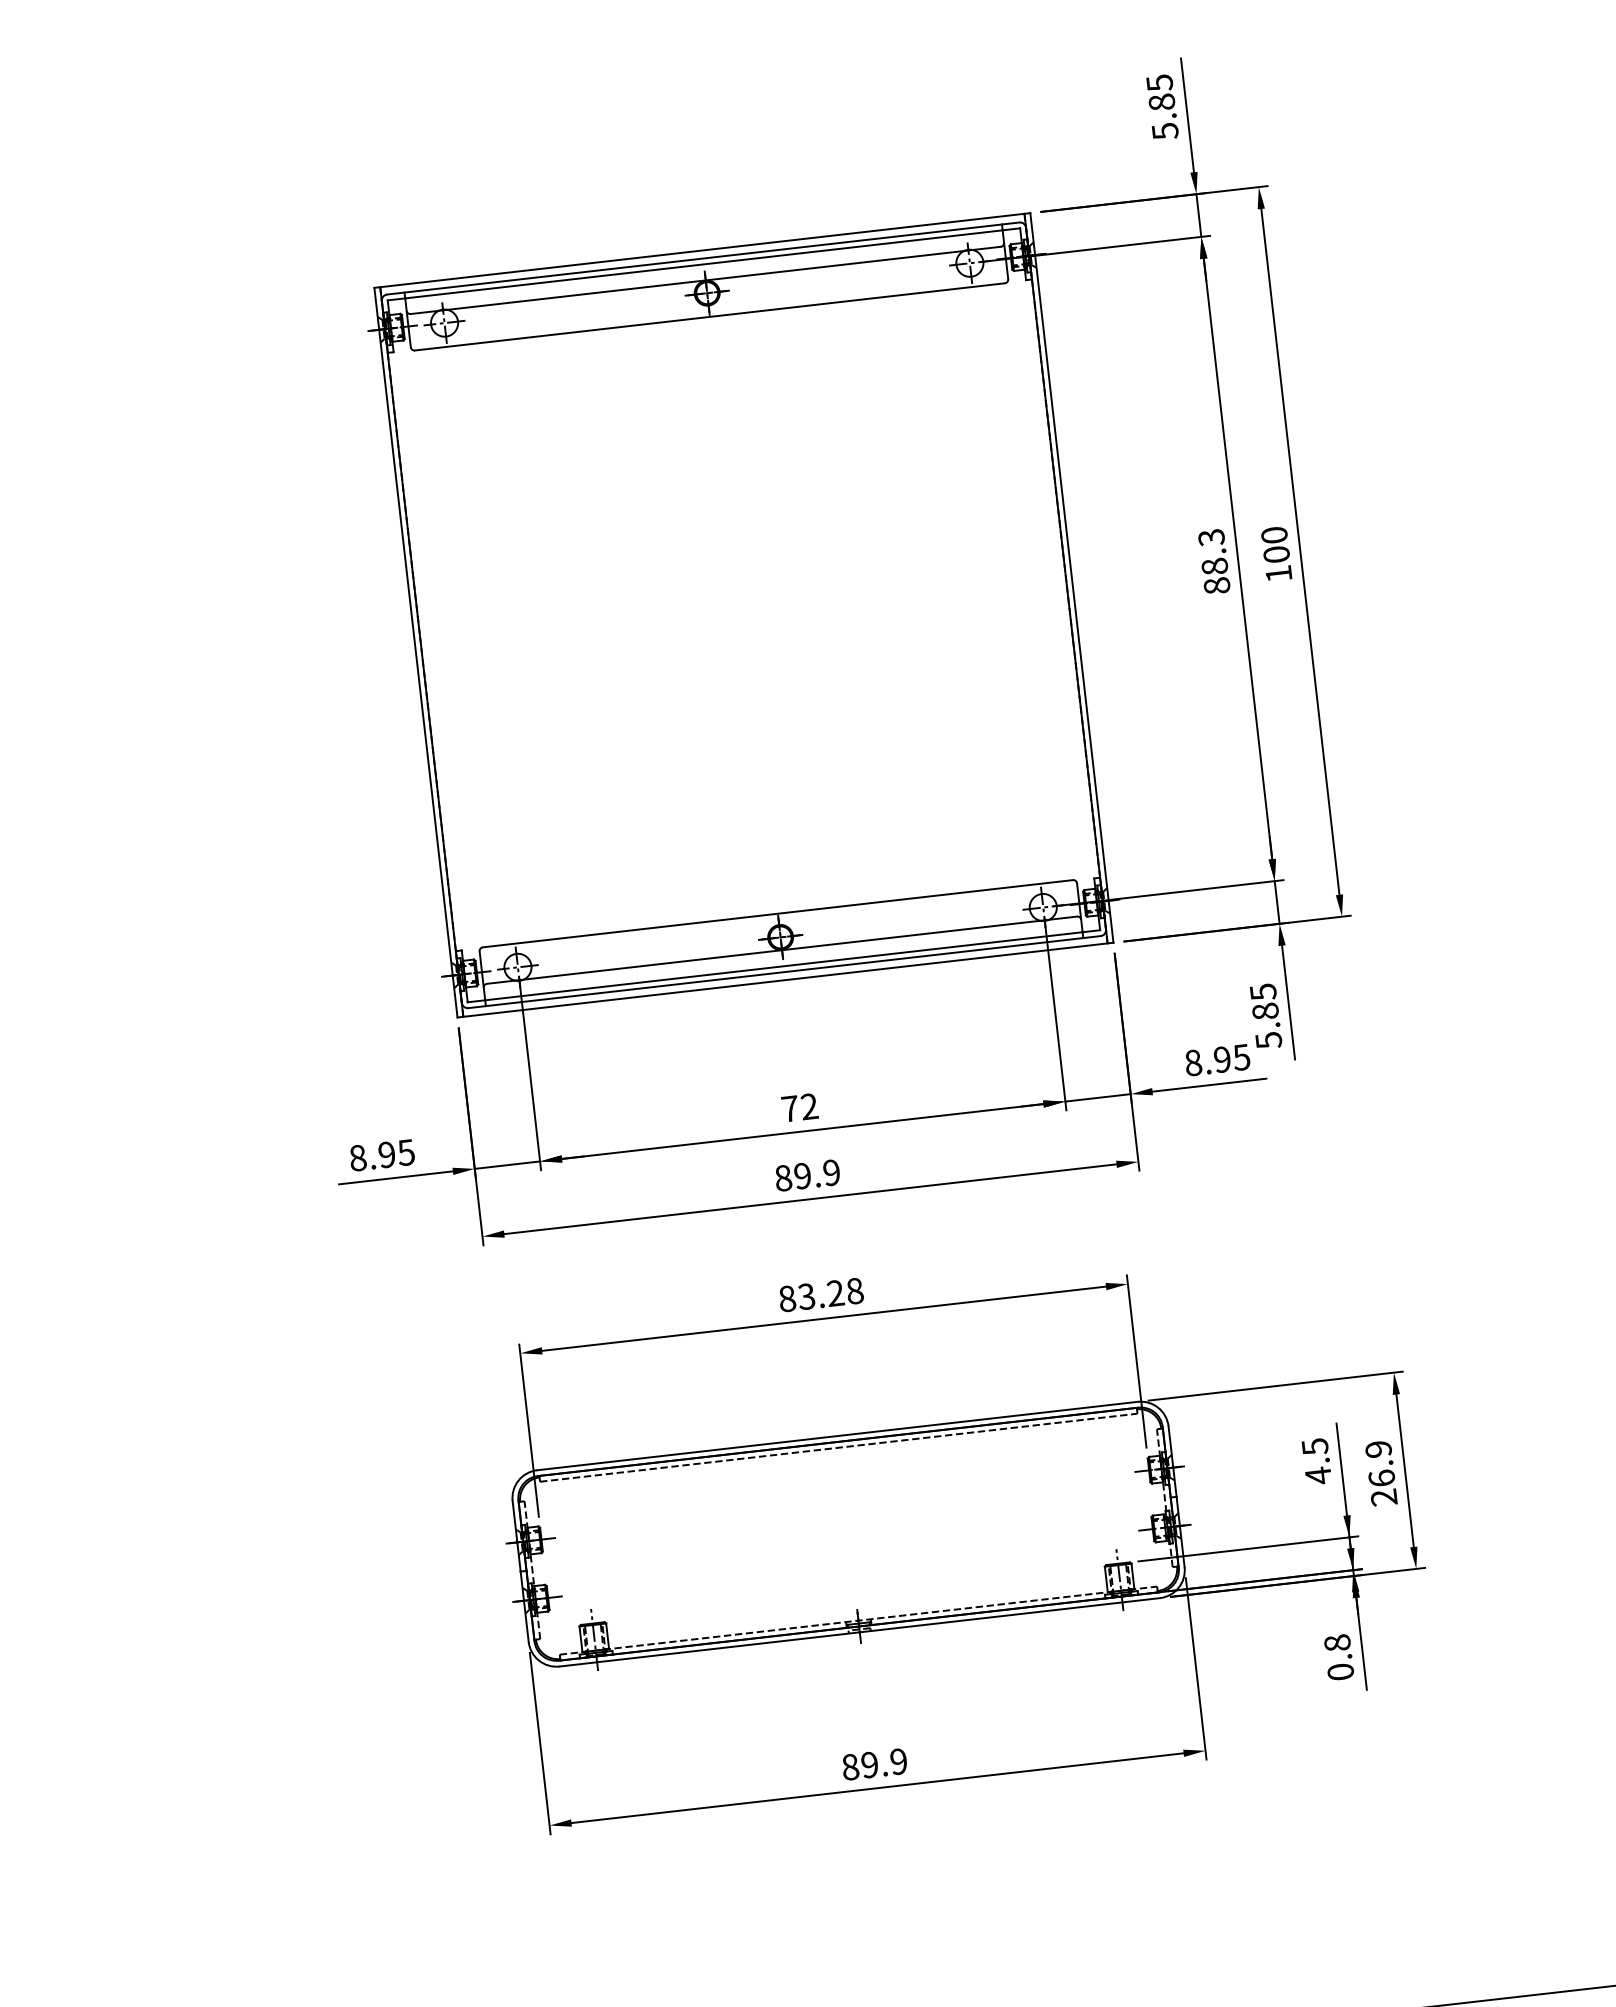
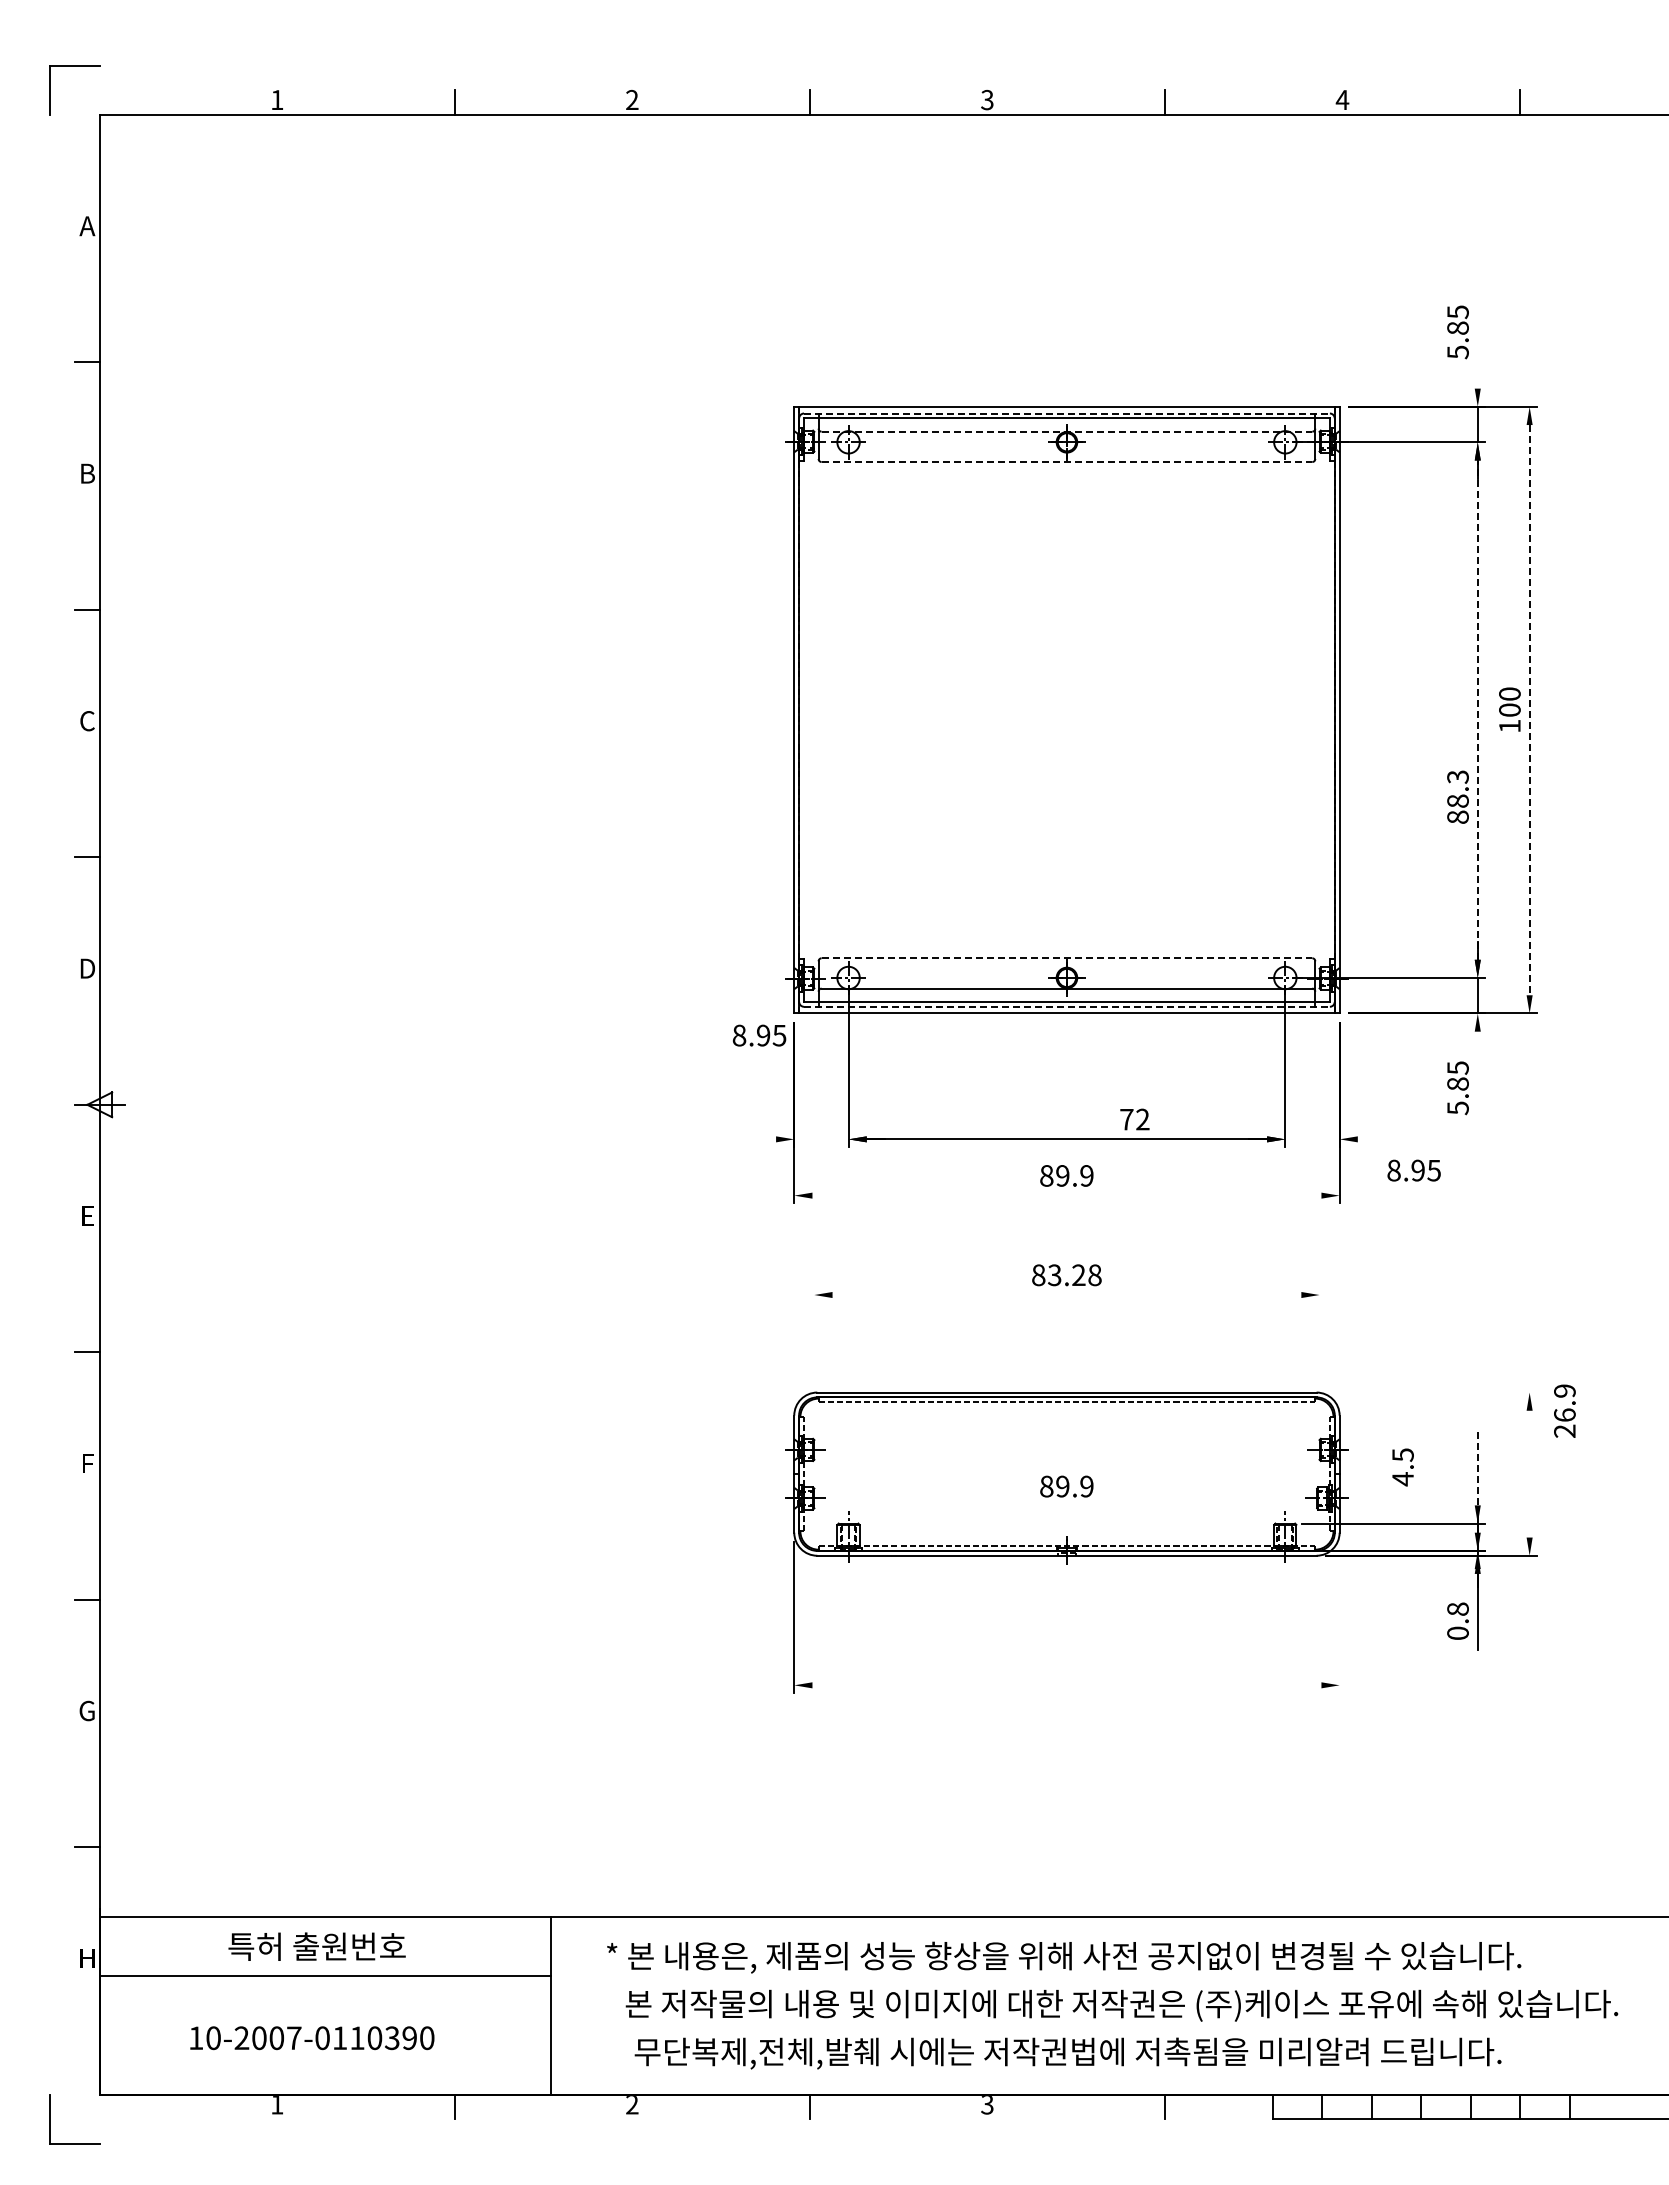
line: (1187, 115) -> (1477, 341), removed
line: (702, 258) -> (1066, 413), solid -> dashed
line: (706, 280) -> (1067, 431), solid -> dashed
line: (710, 317) -> (1067, 462), solid -> dashed
line: (1300, 552) -> (1529, 710), solid -> dashed
line: (1237, 559) -> (1477, 710), solid -> dashed
text: (1213, 561) -> (1457, 796), moved
line: (778, 913) -> (1067, 958), solid -> dashed
line: (783, 971) -> (1066, 1006), solid -> dashed
line: (1288, 1002) -> (1477, 1078), removed
text: (1216, 1060) -> (1413, 1170), moved
line: (1208, 1085) -> (1404, 1139), removed
line: (1098, 1098) -> (1312, 1139), removed
text: (799, 1107) -> (1134, 1119), moved
text: (382, 1155) -> (759, 1035), moved
line: (507, 1165) -> (821, 1139), removed
line: (395, 1178) -> (728, 1139), removed
line: (809, 1199) -> (1066, 1195), removed
line: (823, 1319) -> (1066, 1295), removed
line: (1136, 1360) -> (1319, 1358), removed
line: (1274, 1386) -> (1430, 1392), removed
line: (529, 1429) -> (814, 1358), removed
text: (1316, 1461) -> (1402, 1467), moved
line: (1341, 1468) -> (1477, 1466), solid -> dashed
line: (1404, 1470) -> (1529, 1473), removed
text: (1380, 1472) -> (1564, 1410), moved
line: (1195, 1668) -> (1339, 1616), removed
text: (874, 1764) -> (1066, 1486), moved
line: (877, 1788) -> (1066, 1685), removed

